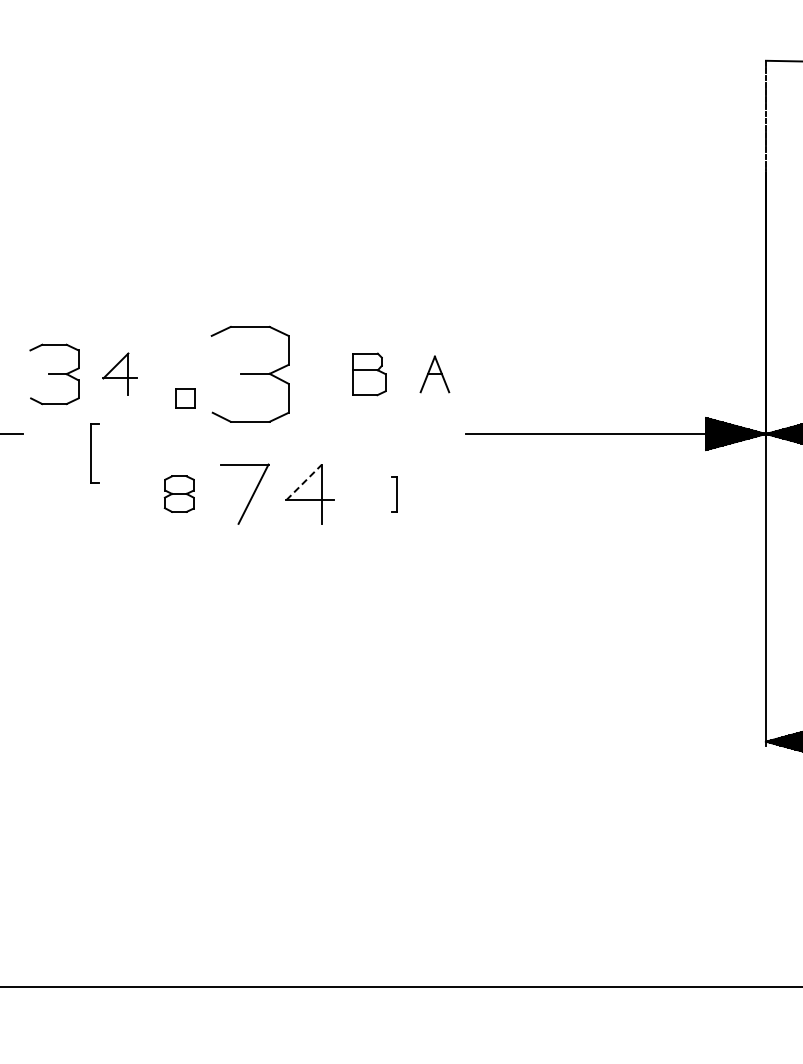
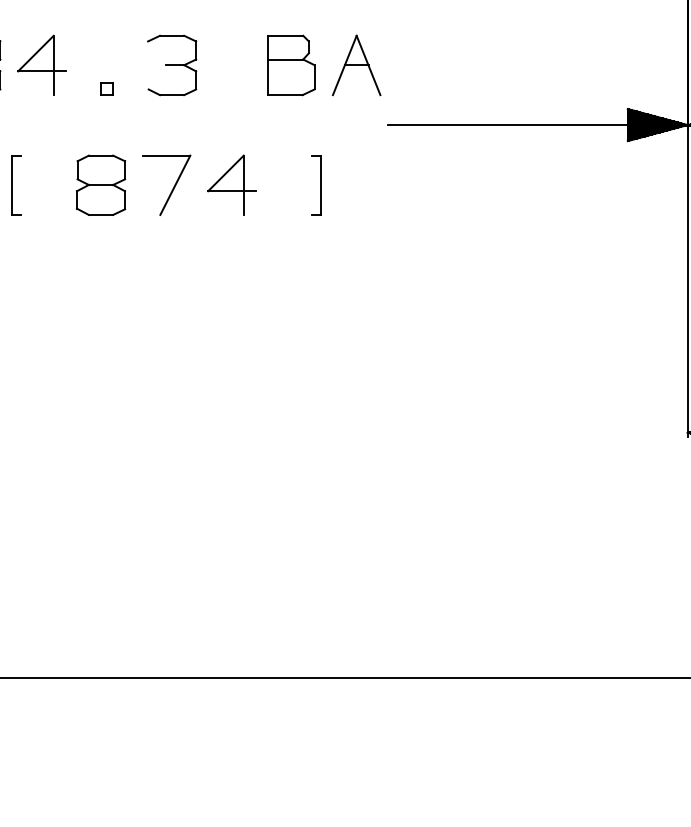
part: (119, 373) -> (41, 64), size x1.43
part: (250, 374) -> (172, 65), size x0.62
part: (369, 374) -> (291, 65), size x1.43
part: (434, 374) -> (356, 65), size x1.67
part: (184, 397) -> (106, 88), size x0.62
part: (94, 453) -> (16, 185), moved
line: (304, 482) -> (226, 173), dashed -> solid
part: (179, 493) -> (101, 184), size x1.67
part: (394, 494) -> (316, 185), size x1.67

